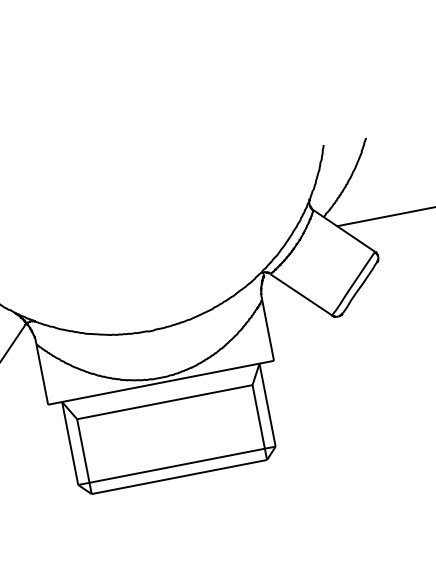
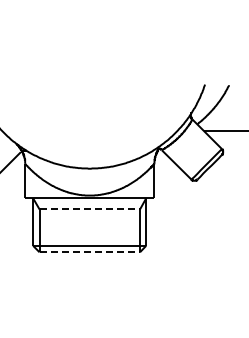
line: (166, 402) -> (90, 209), solid -> dashed
line: (180, 477) -> (90, 252), solid -> dashed

